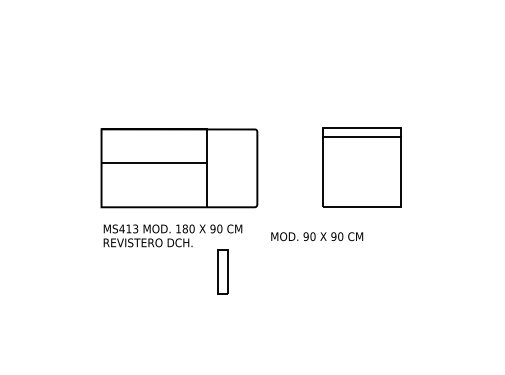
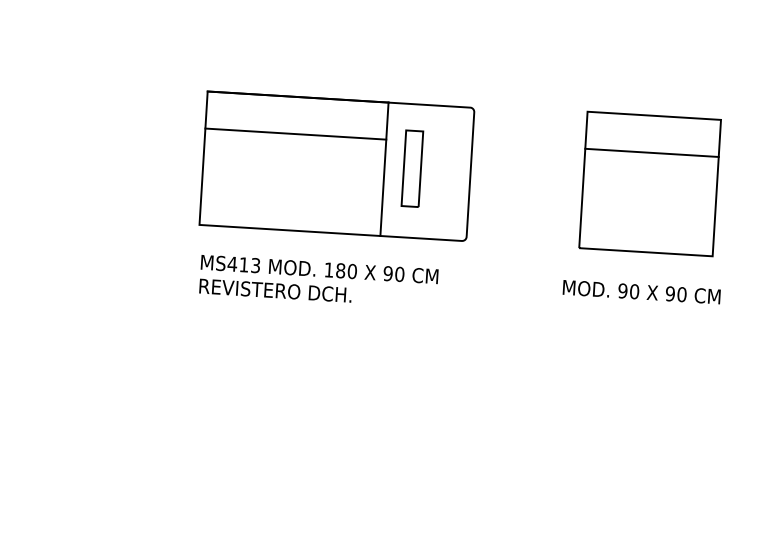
line: (362, 137) -> (652, 153), moved
line: (154, 163) -> (296, 134), moved
text: (317, 236) -> (642, 291), moved
part: (222, 271) -> (410, 167), moved

